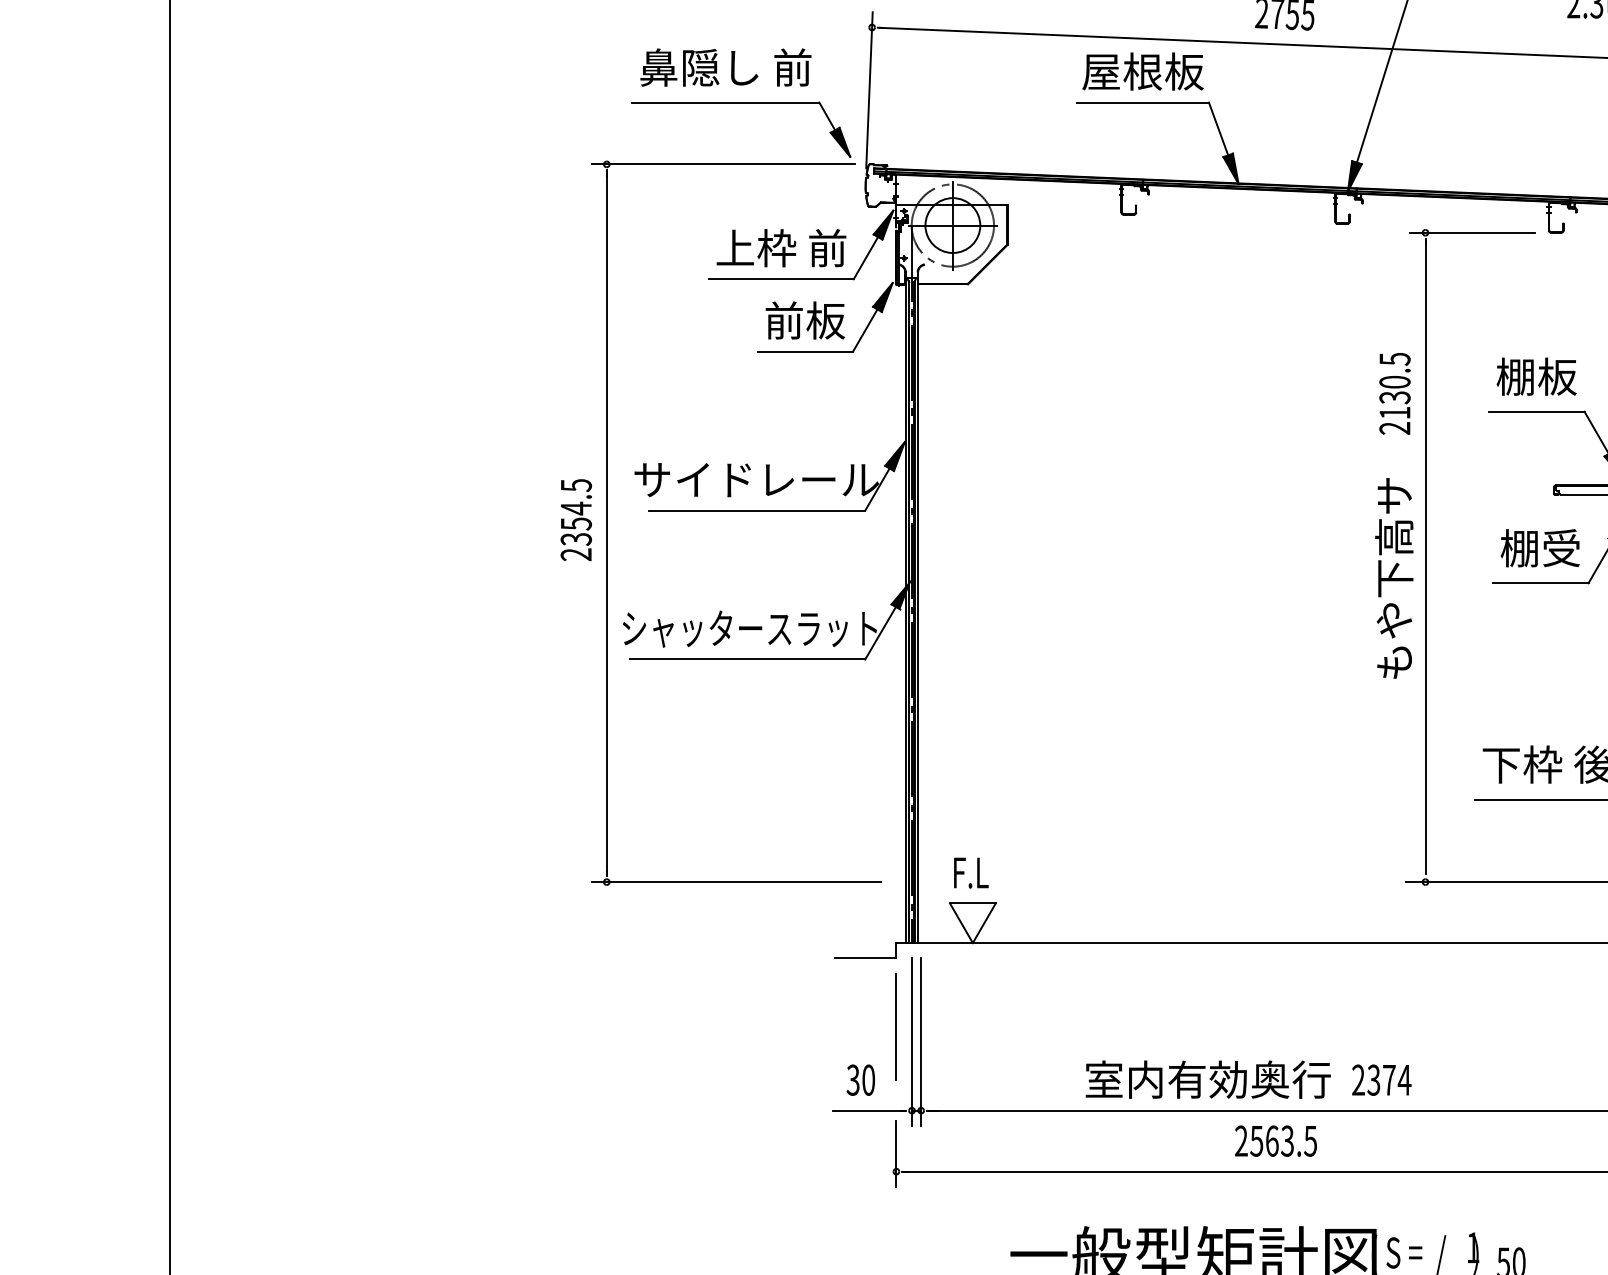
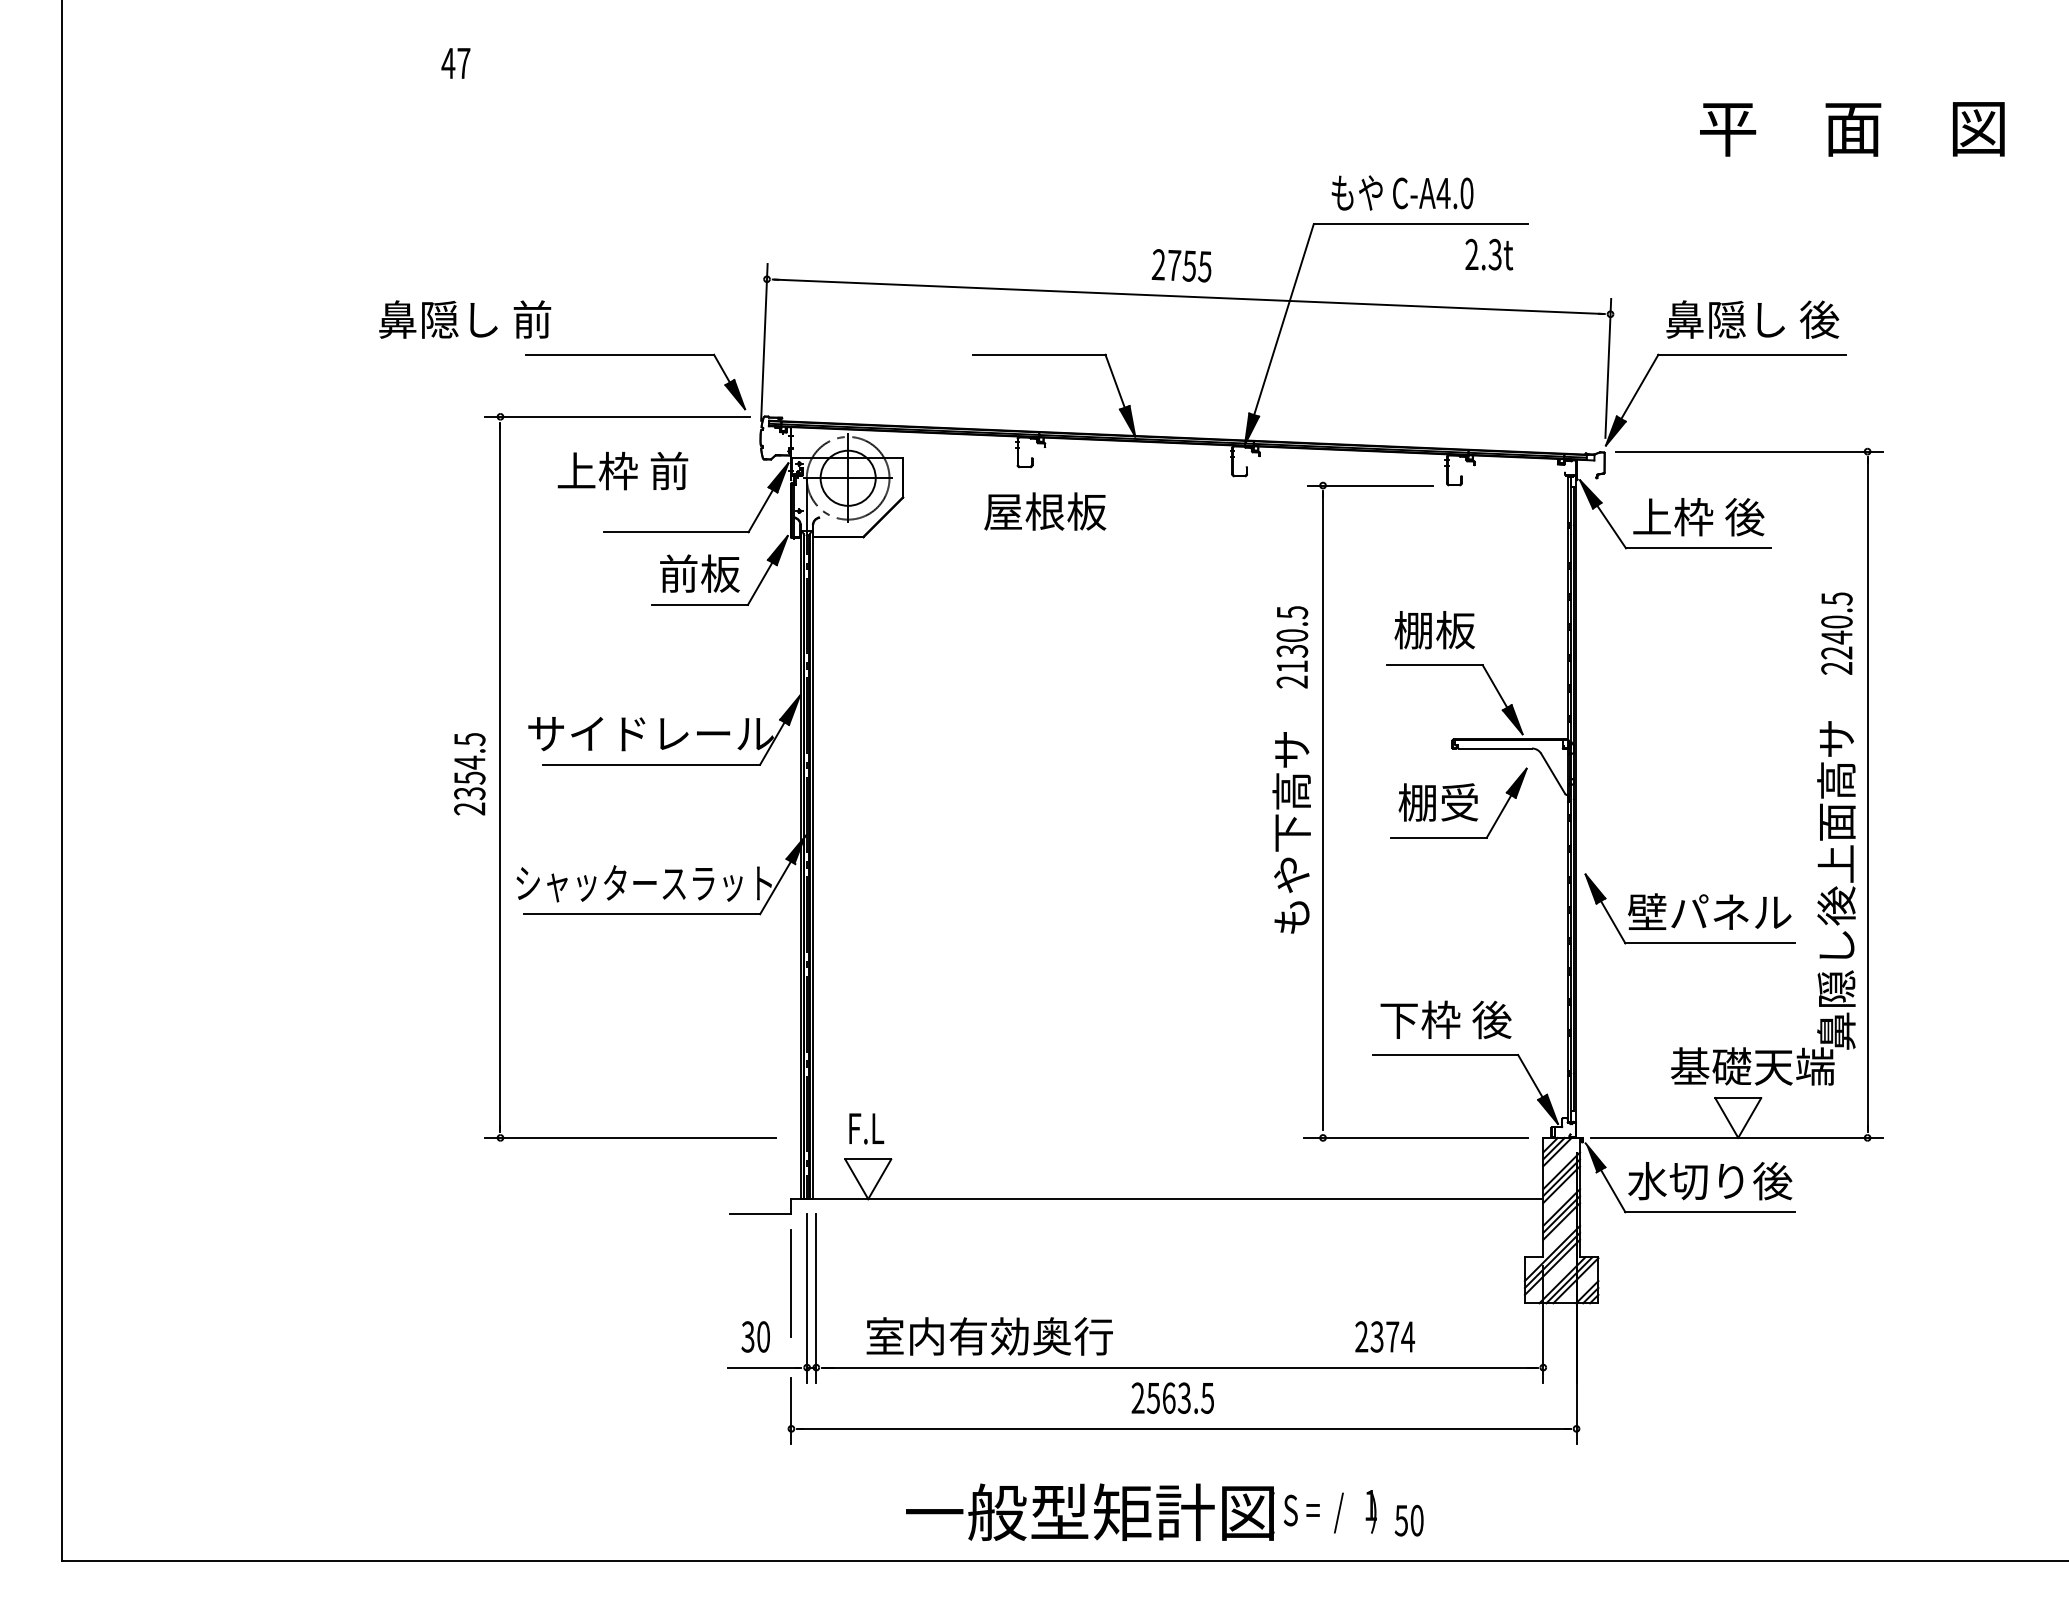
text: (726, 67) -> (465, 319), moved
text: (1143, 71) -> (1045, 511), moved
text: (781, 247) -> (622, 470), moved
text: (1207, 1079) -> (989, 1336), moved
text: (1381, 1079) -> (1384, 1336), moved

